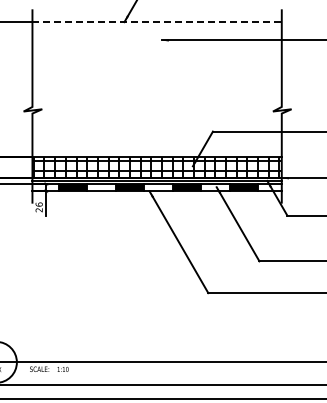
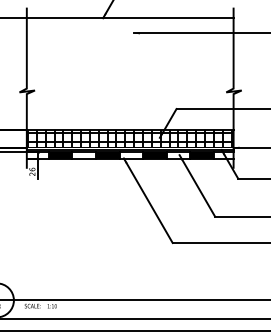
line: (157, 21) -> (130, 17), dashed -> solid

